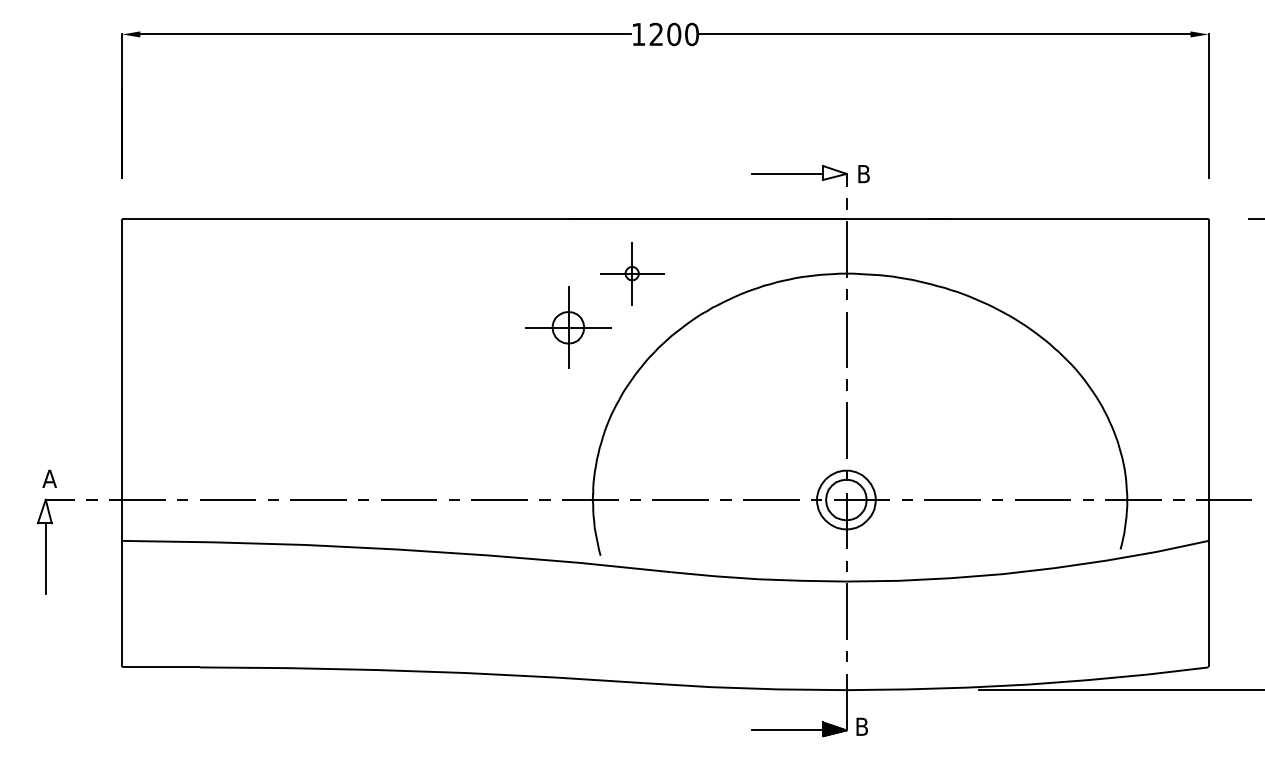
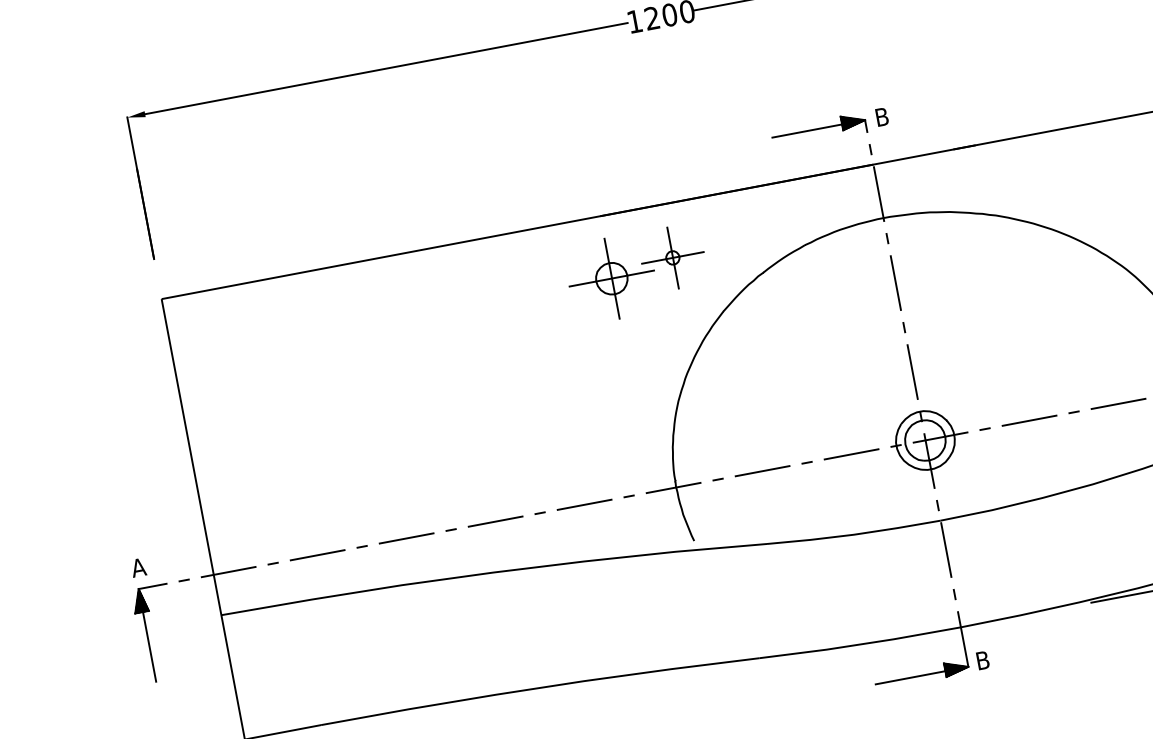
hatch: (834, 172) -> (852, 120), added
part: (568, 327) -> (611, 278), moved
hatch: (44, 511) -> (139, 600), added

